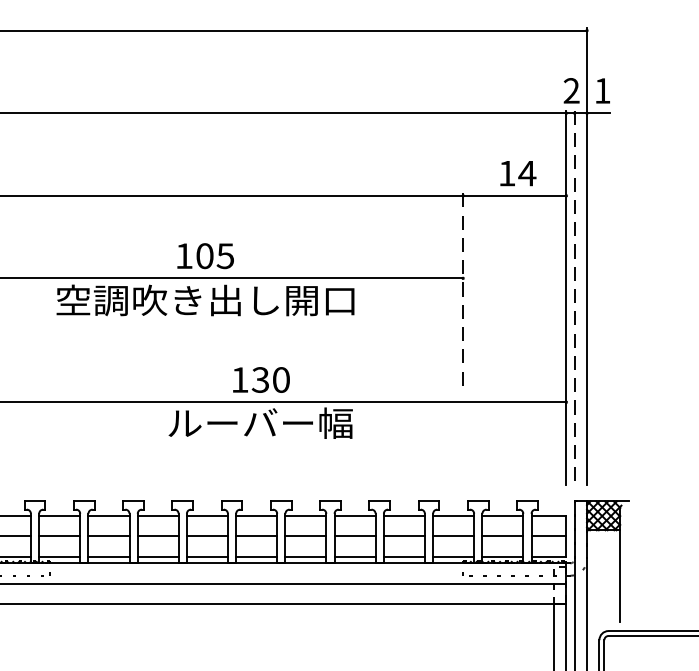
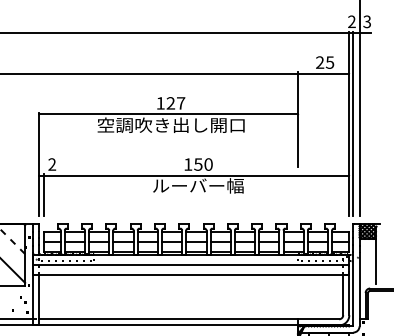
text: (601, 90) -> (366, 21), 1 -> 3
text: (518, 173) -> (325, 62), 14 -> 25
text: (214, 256) -> (175, 103), 105 -> 127
line: (463, 288) -> (298, 119), dashed -> solid
line: (574, 298) -> (353, 124), dashed -> solid
text: (260, 379) -> (198, 164), 130 -> 150

